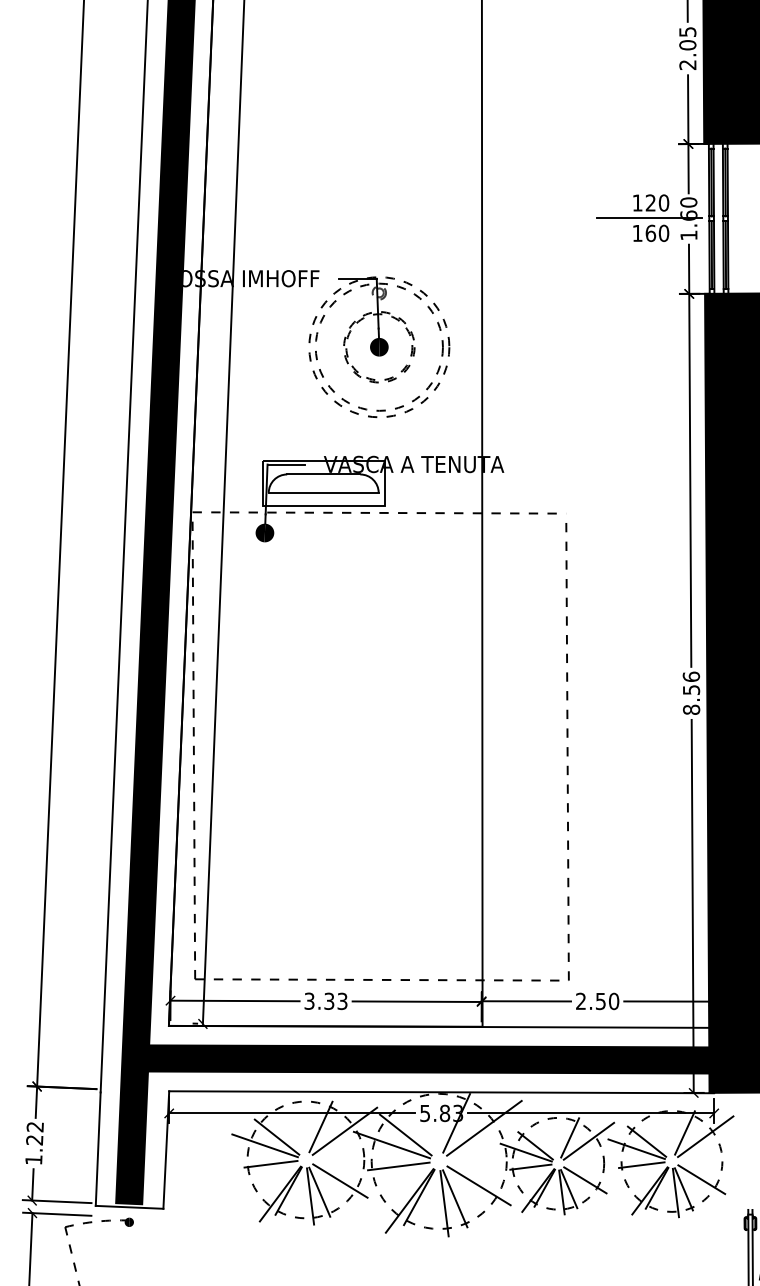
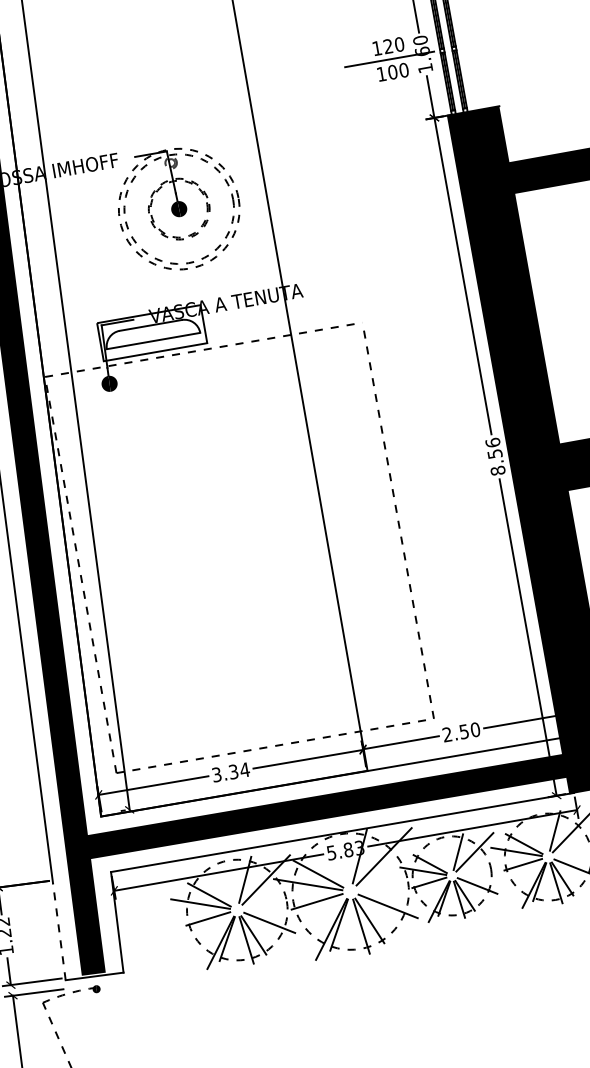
text: (650, 232) -> (392, 71), 160 -> 100
text: (342, 1001) -> (244, 770), 3.33 -> 3.34
line: (98, 1149) -> (59, 931), solid -> dashed

